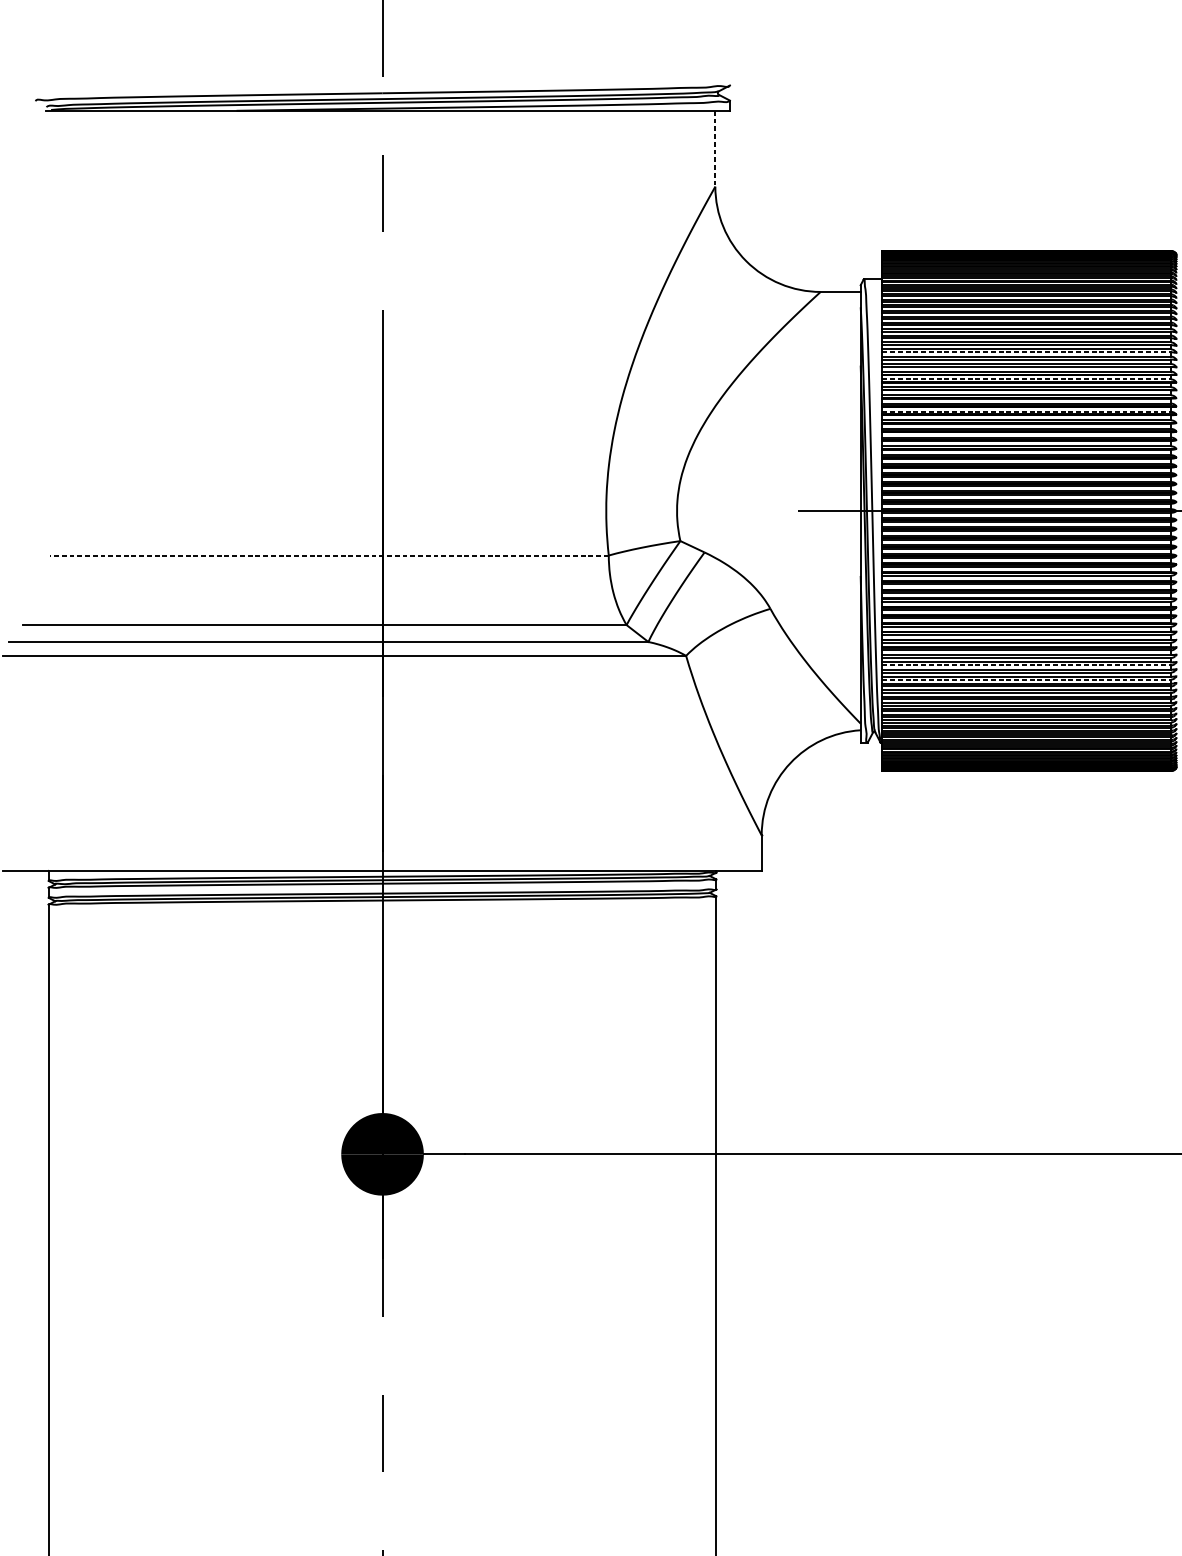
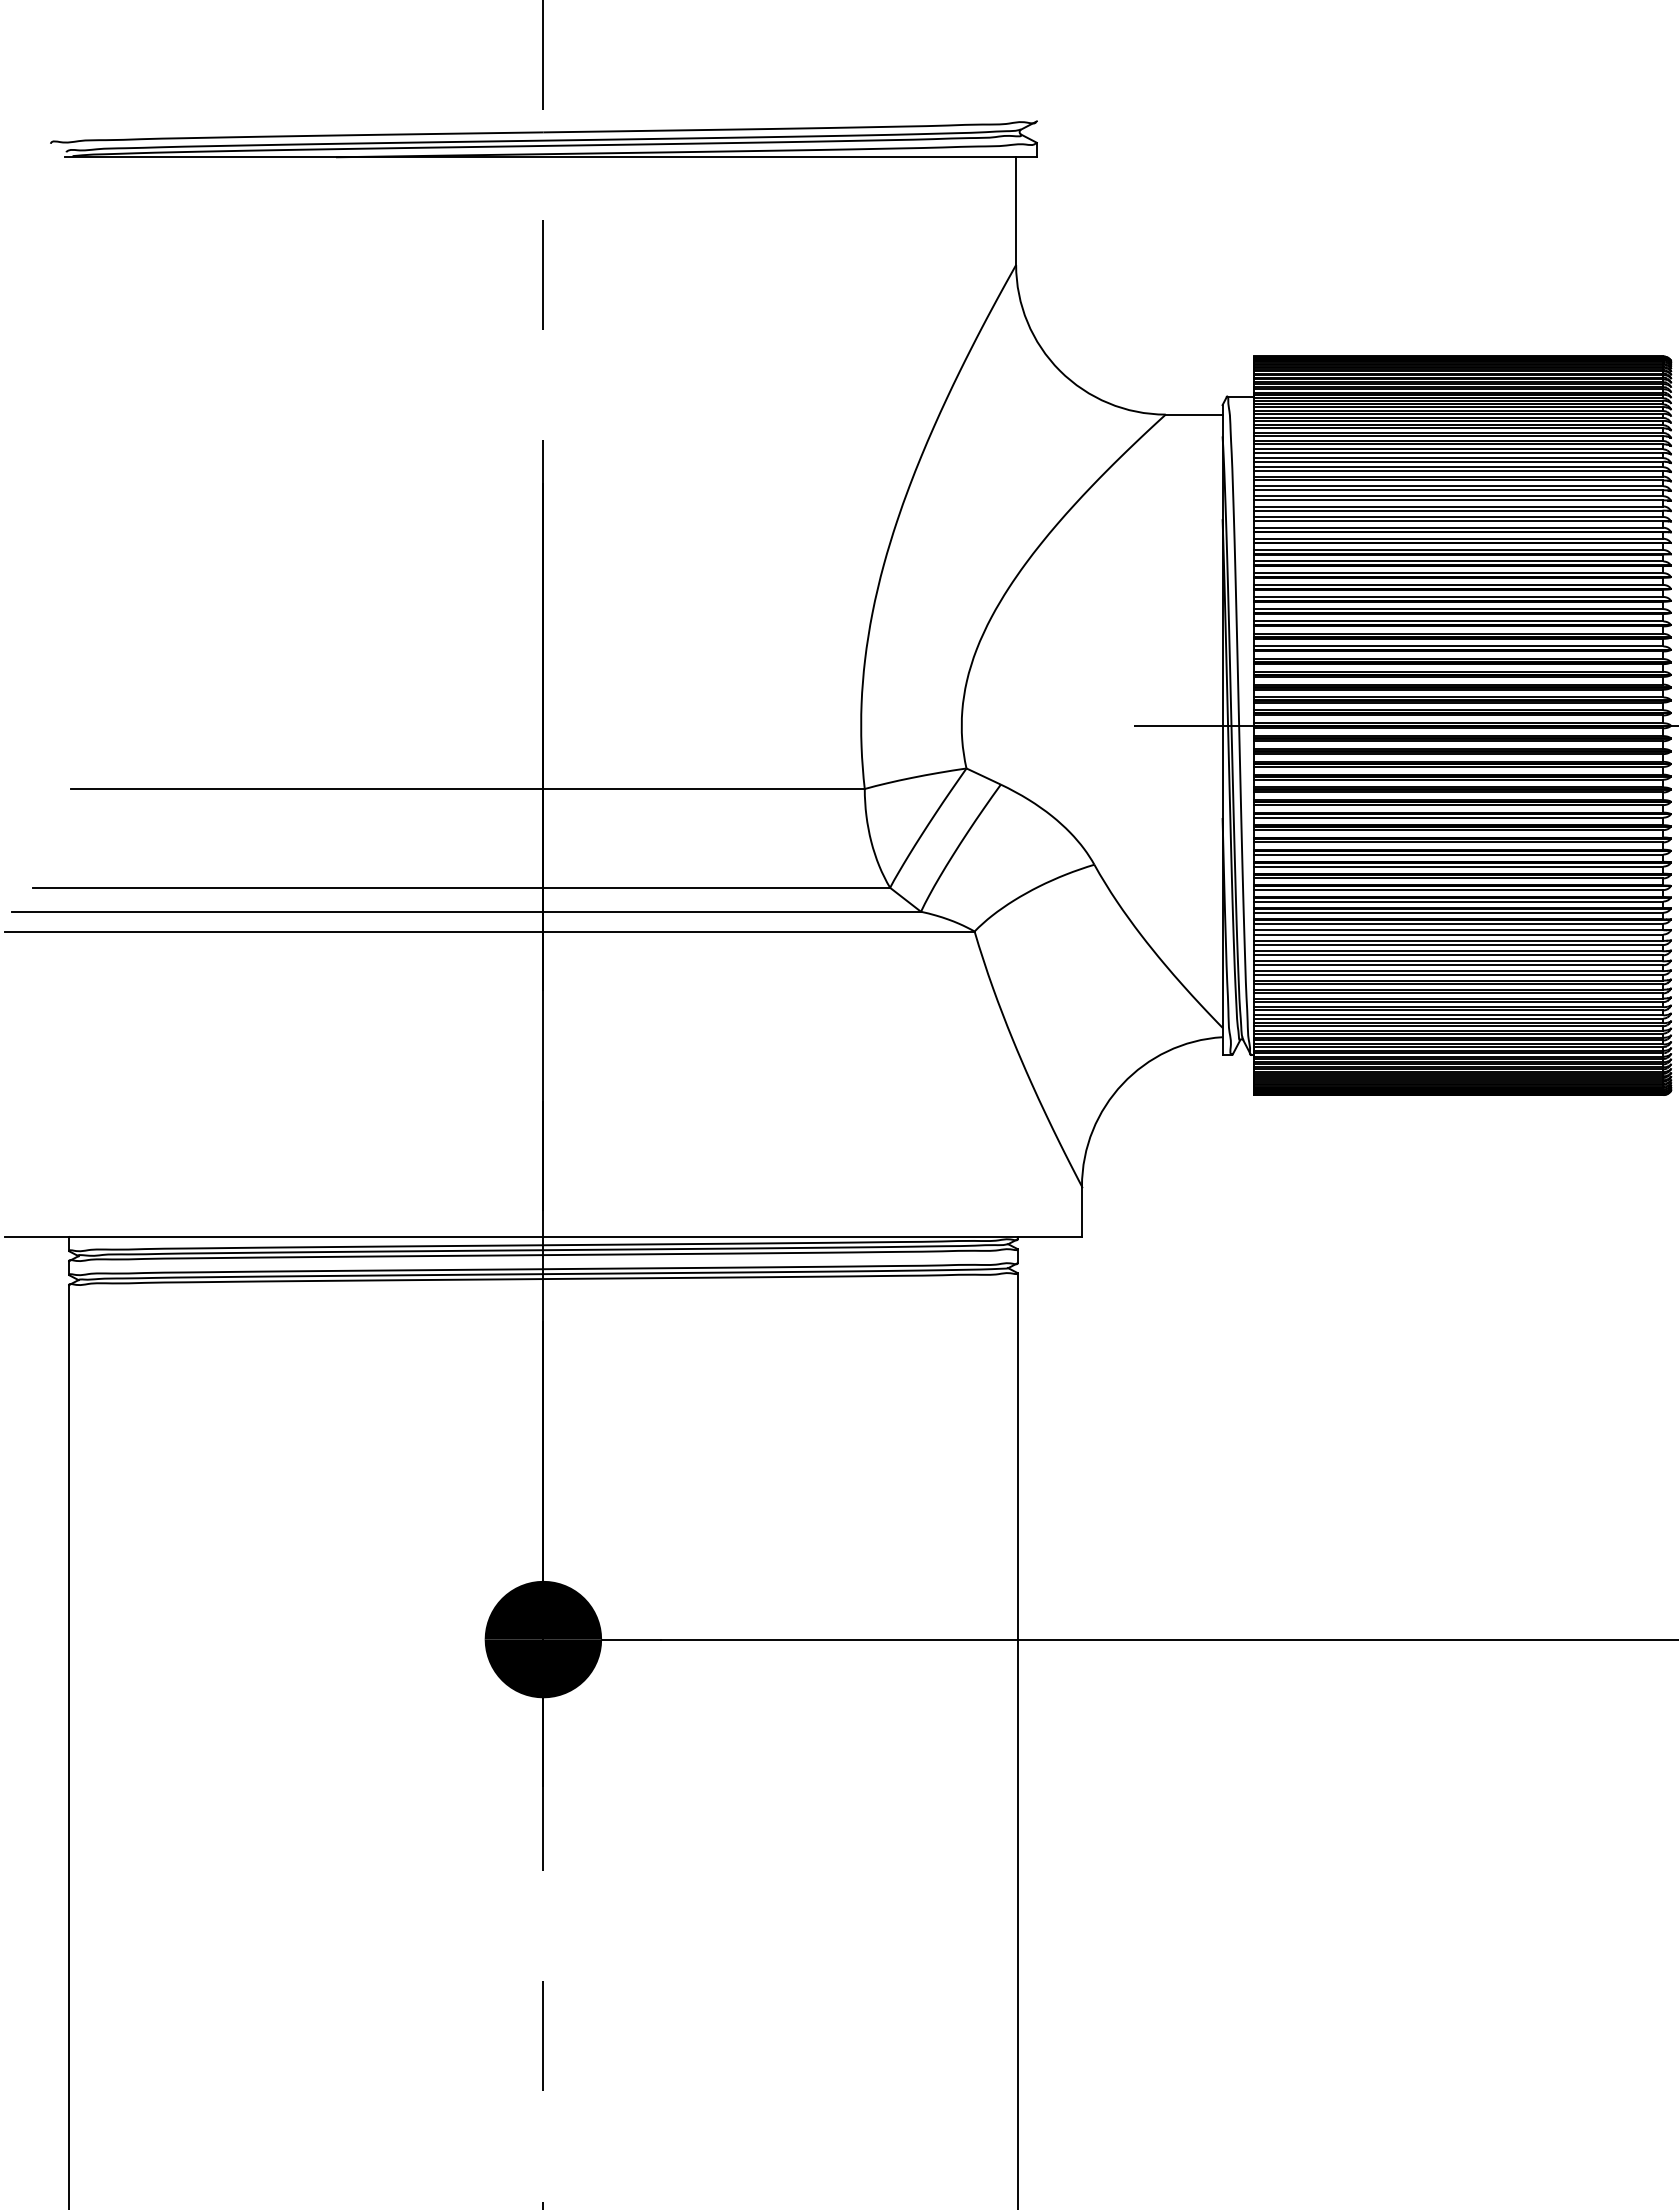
line: (715, 148) -> (1016, 211), dashed -> solid
line: (1026, 352) -> (1458, 500), dashed -> solid
line: (1026, 379) -> (1458, 538), dashed -> solid
line: (1026, 411) -> (1458, 584), dashed -> solid
line: (329, 555) -> (467, 789), dashed -> solid
line: (1026, 665) -> (1458, 945), dashed -> solid
line: (1026, 679) -> (1458, 965), dashed -> solid

